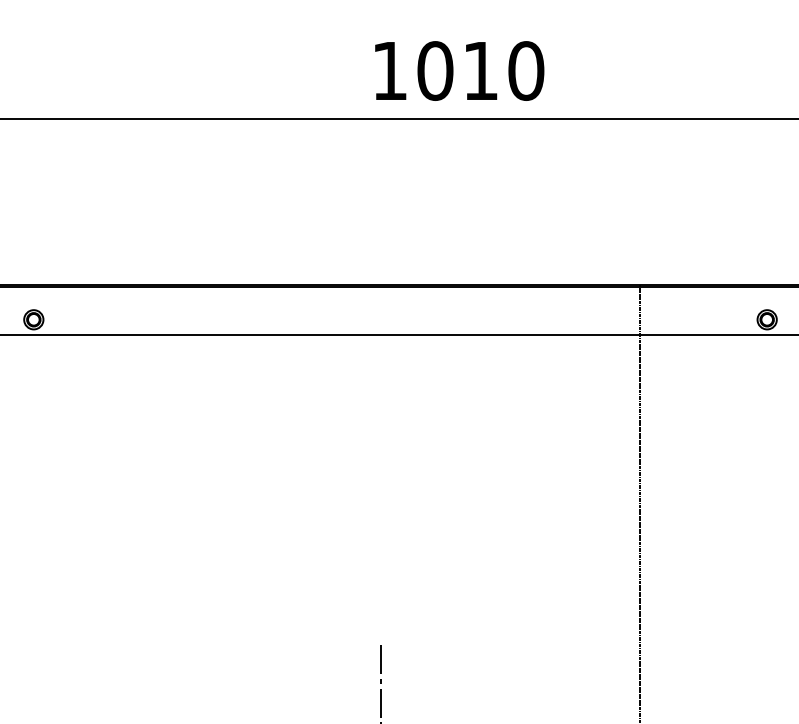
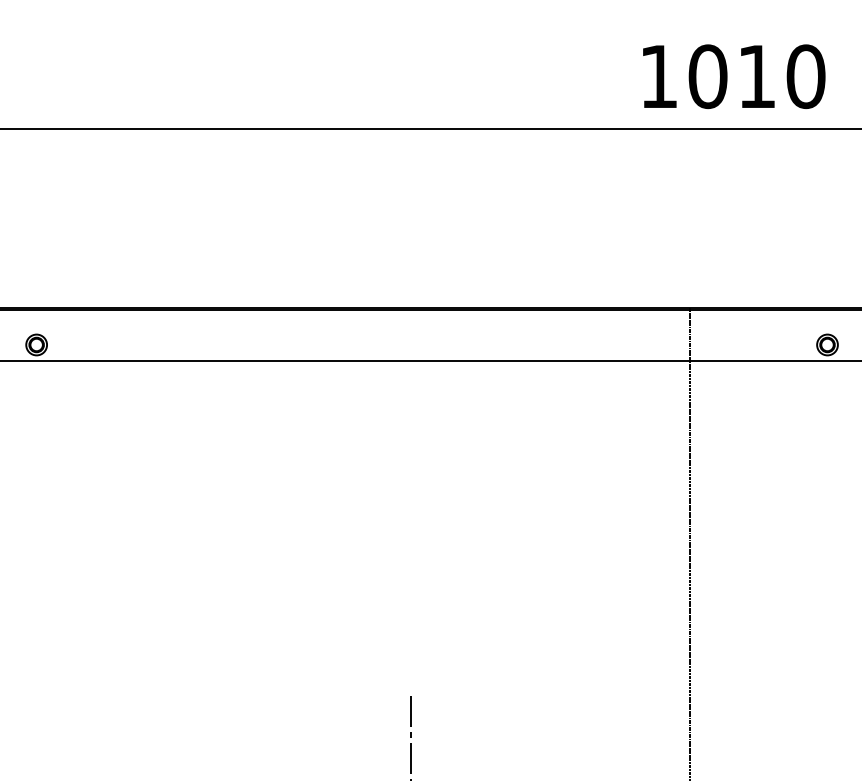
text: (459, 70) -> (734, 76), moved

